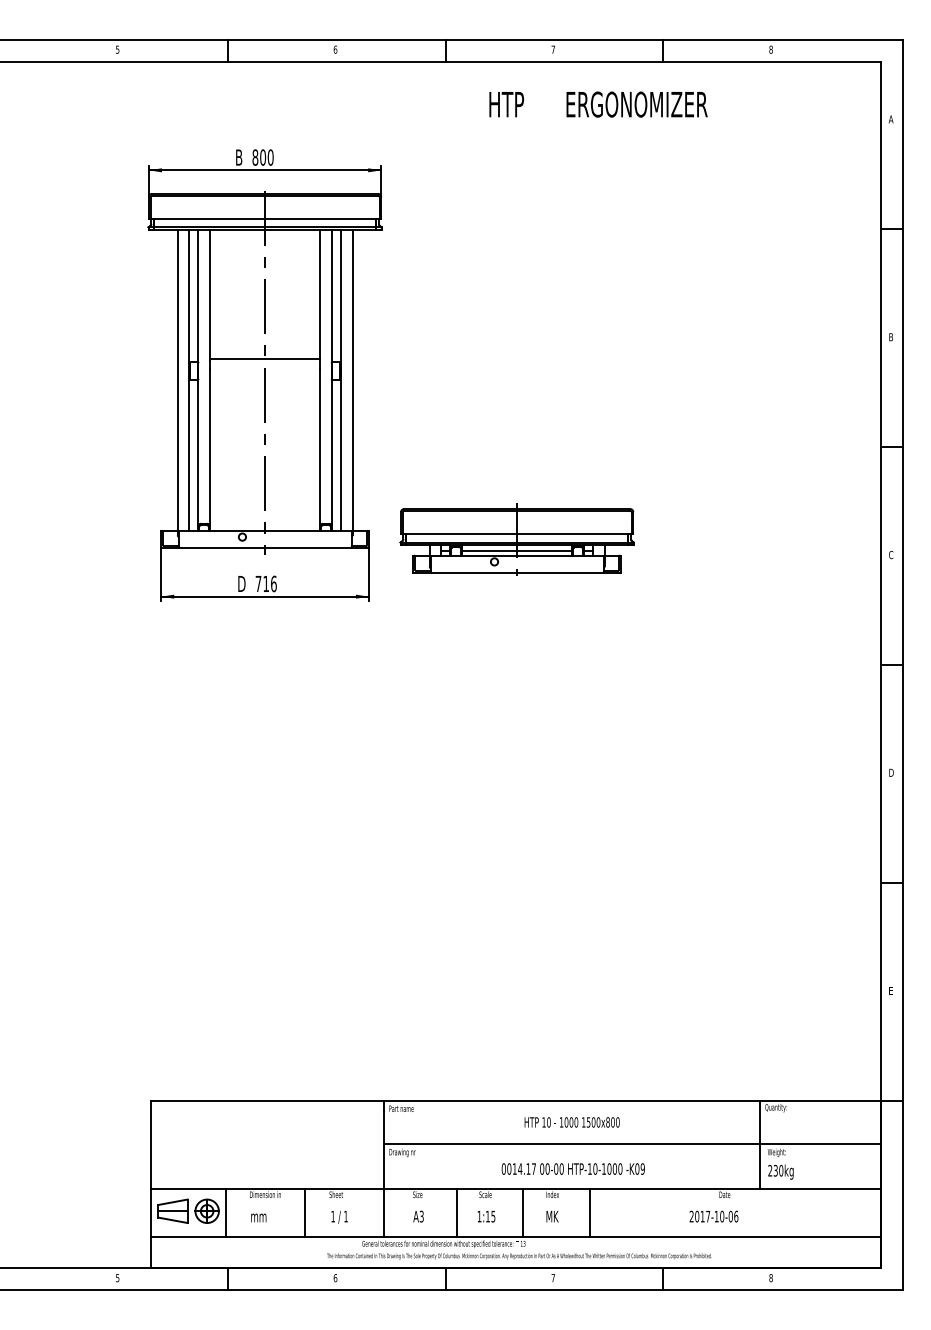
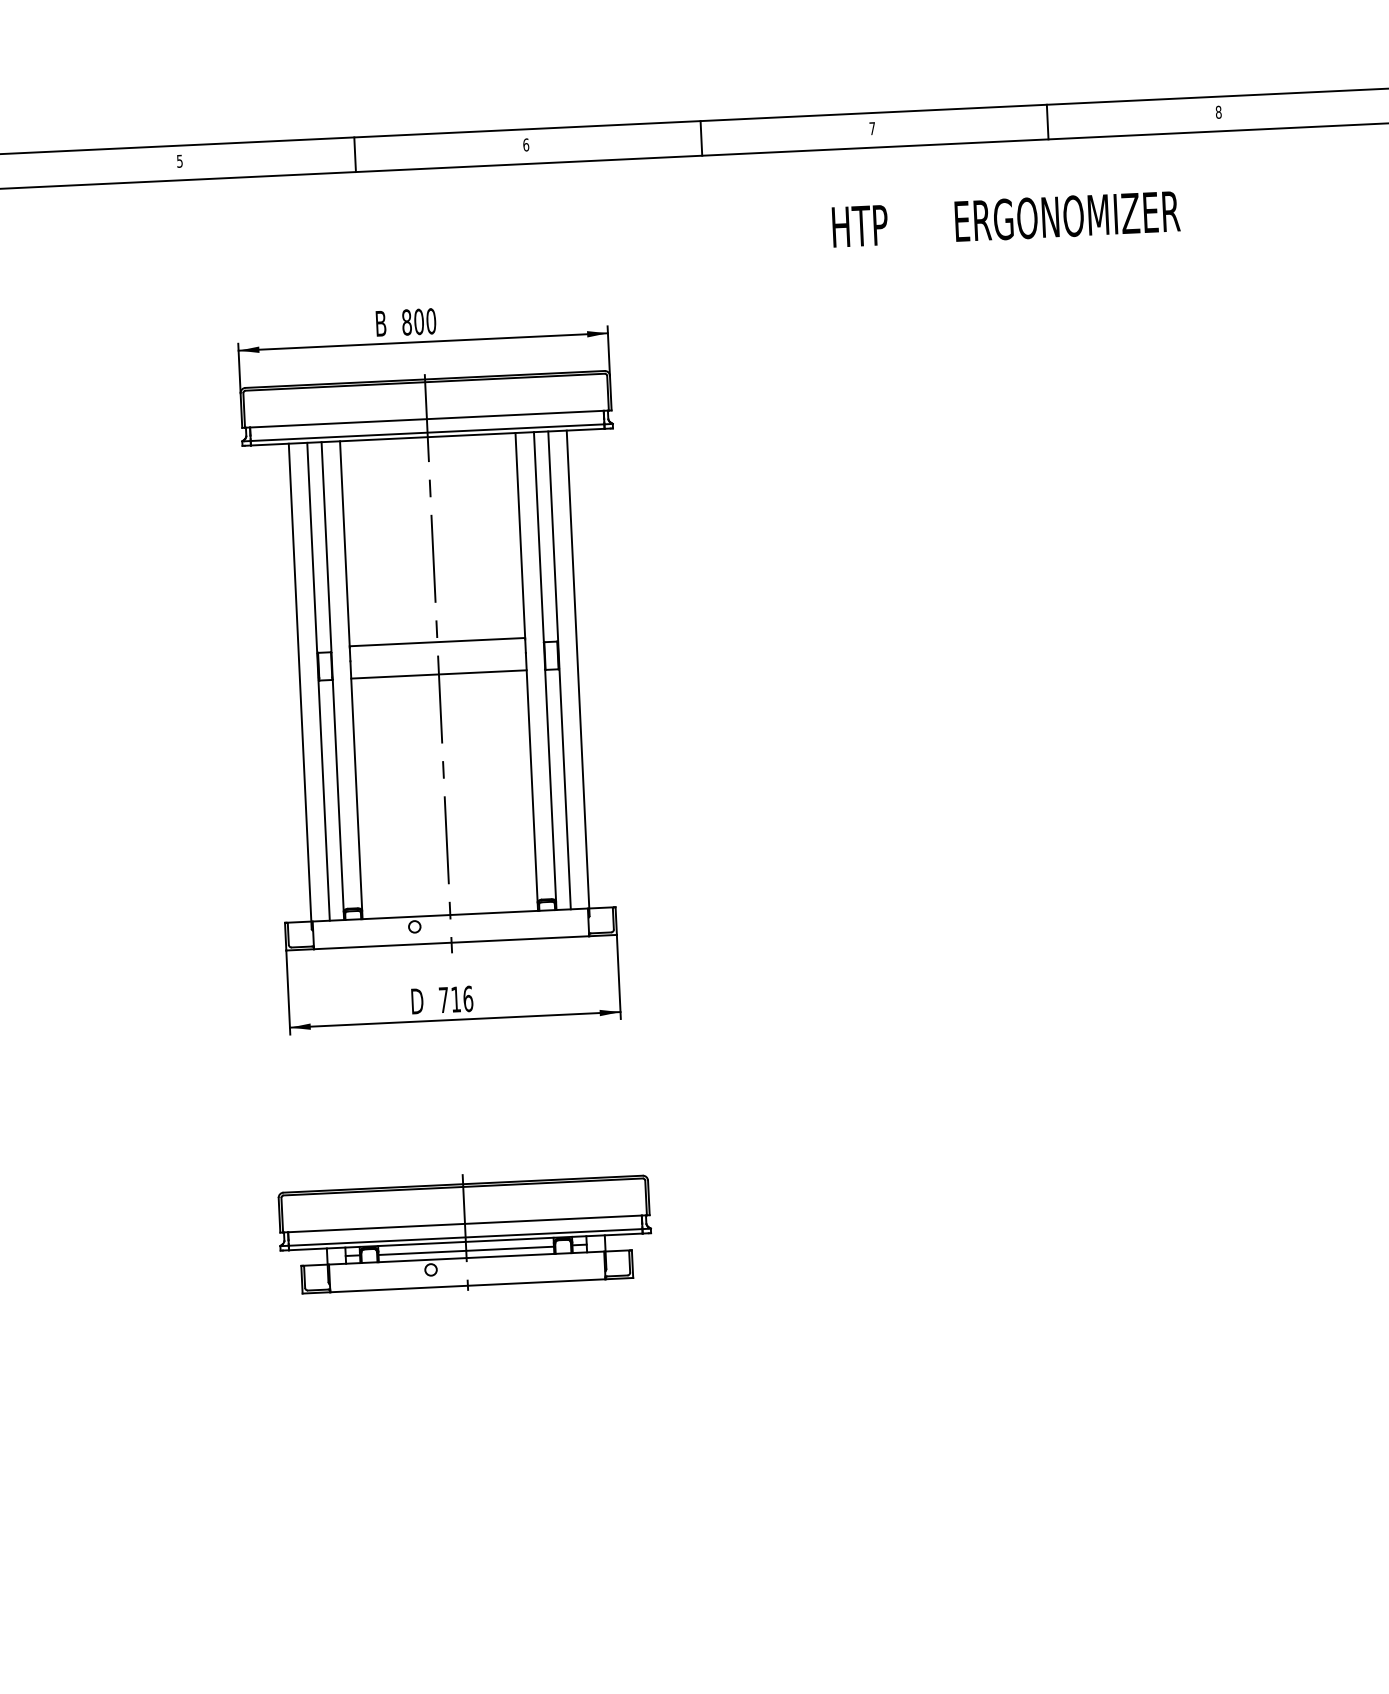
text: (598, 104) -> (1006, 219), moved
line: (264, 379) -> (438, 674), added
part: (516, 539) -> (464, 1232), moved

